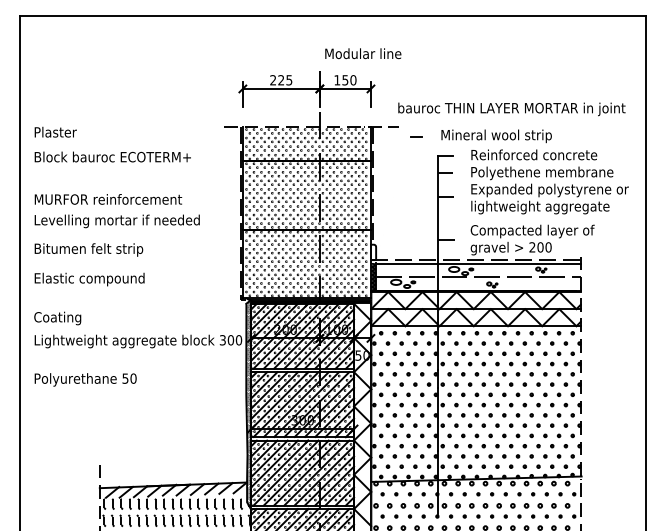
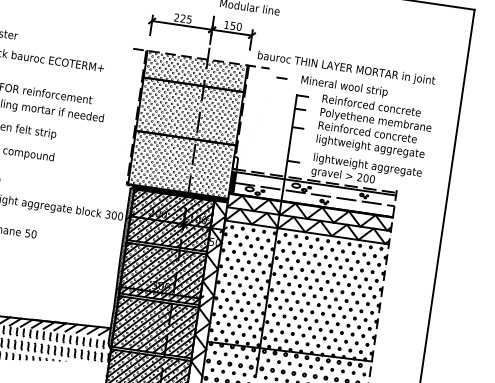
text: (511, 109) -> (346, 68), moved
text: (550, 190) -> (380, 135), Expanded polystyrene or -> Reinforced concrete
text: (539, 231) -> (367, 165), Compacted layer of -> lightweight aggregate

